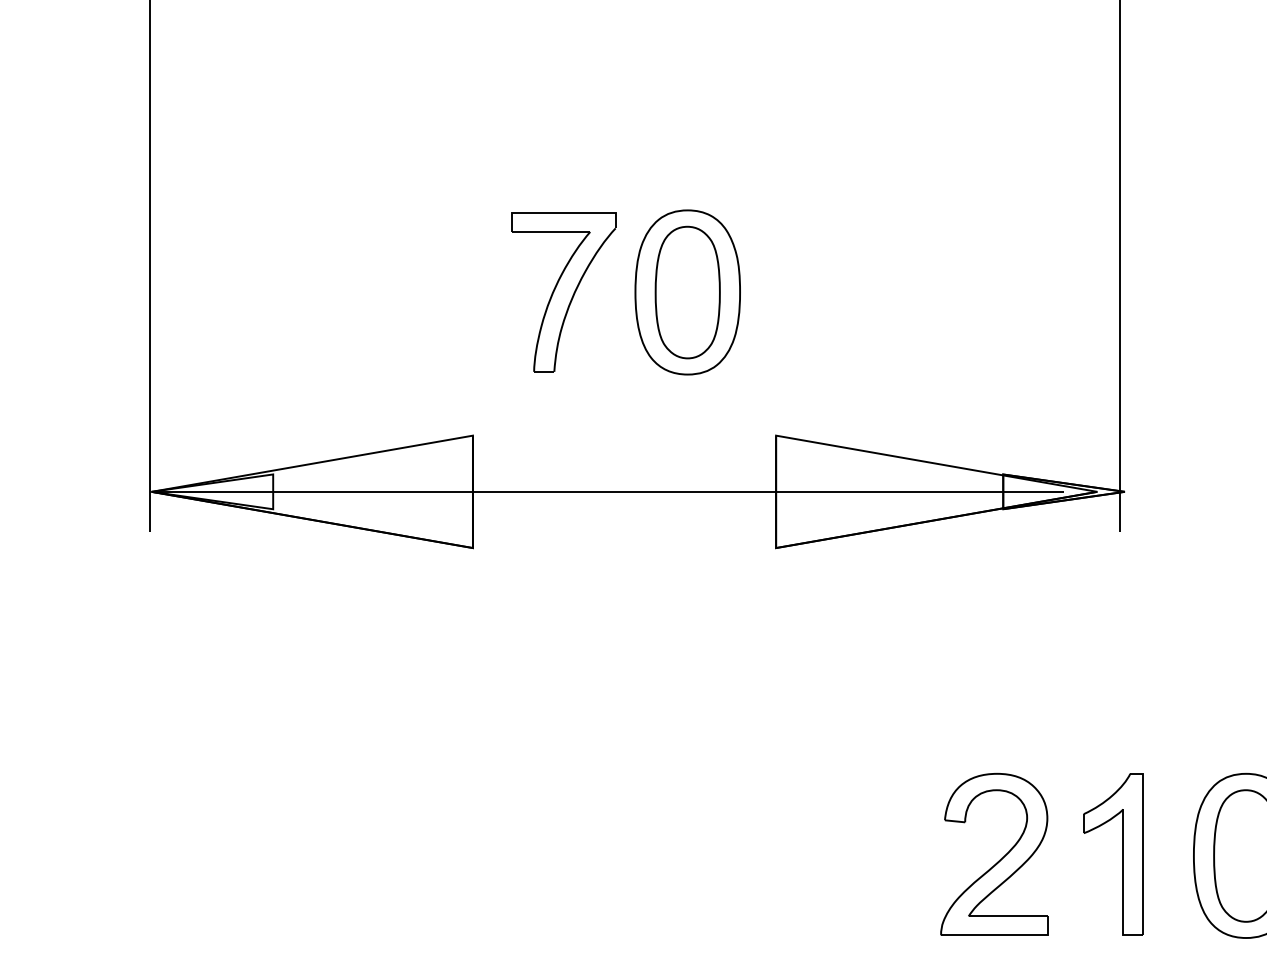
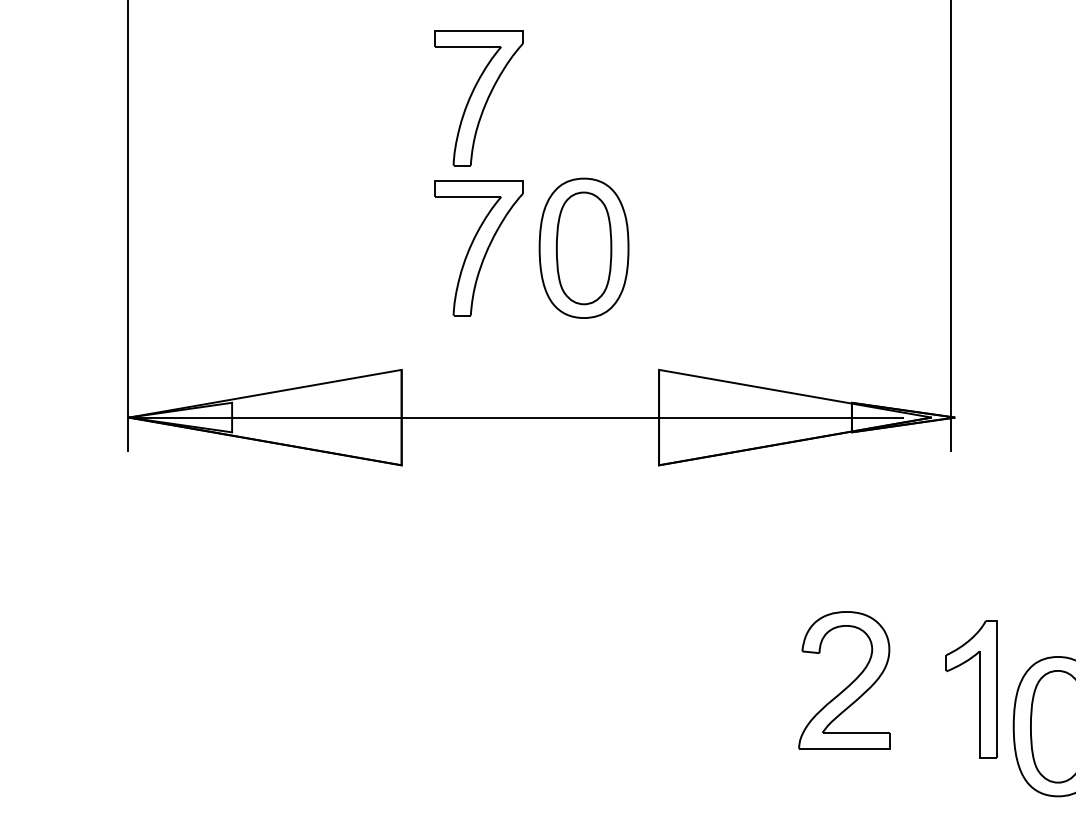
part: (563, 115) -> (478, 98), added
part: (1122, 854) -> (979, 689), moved
part: (996, 861) -> (846, 686), moved

